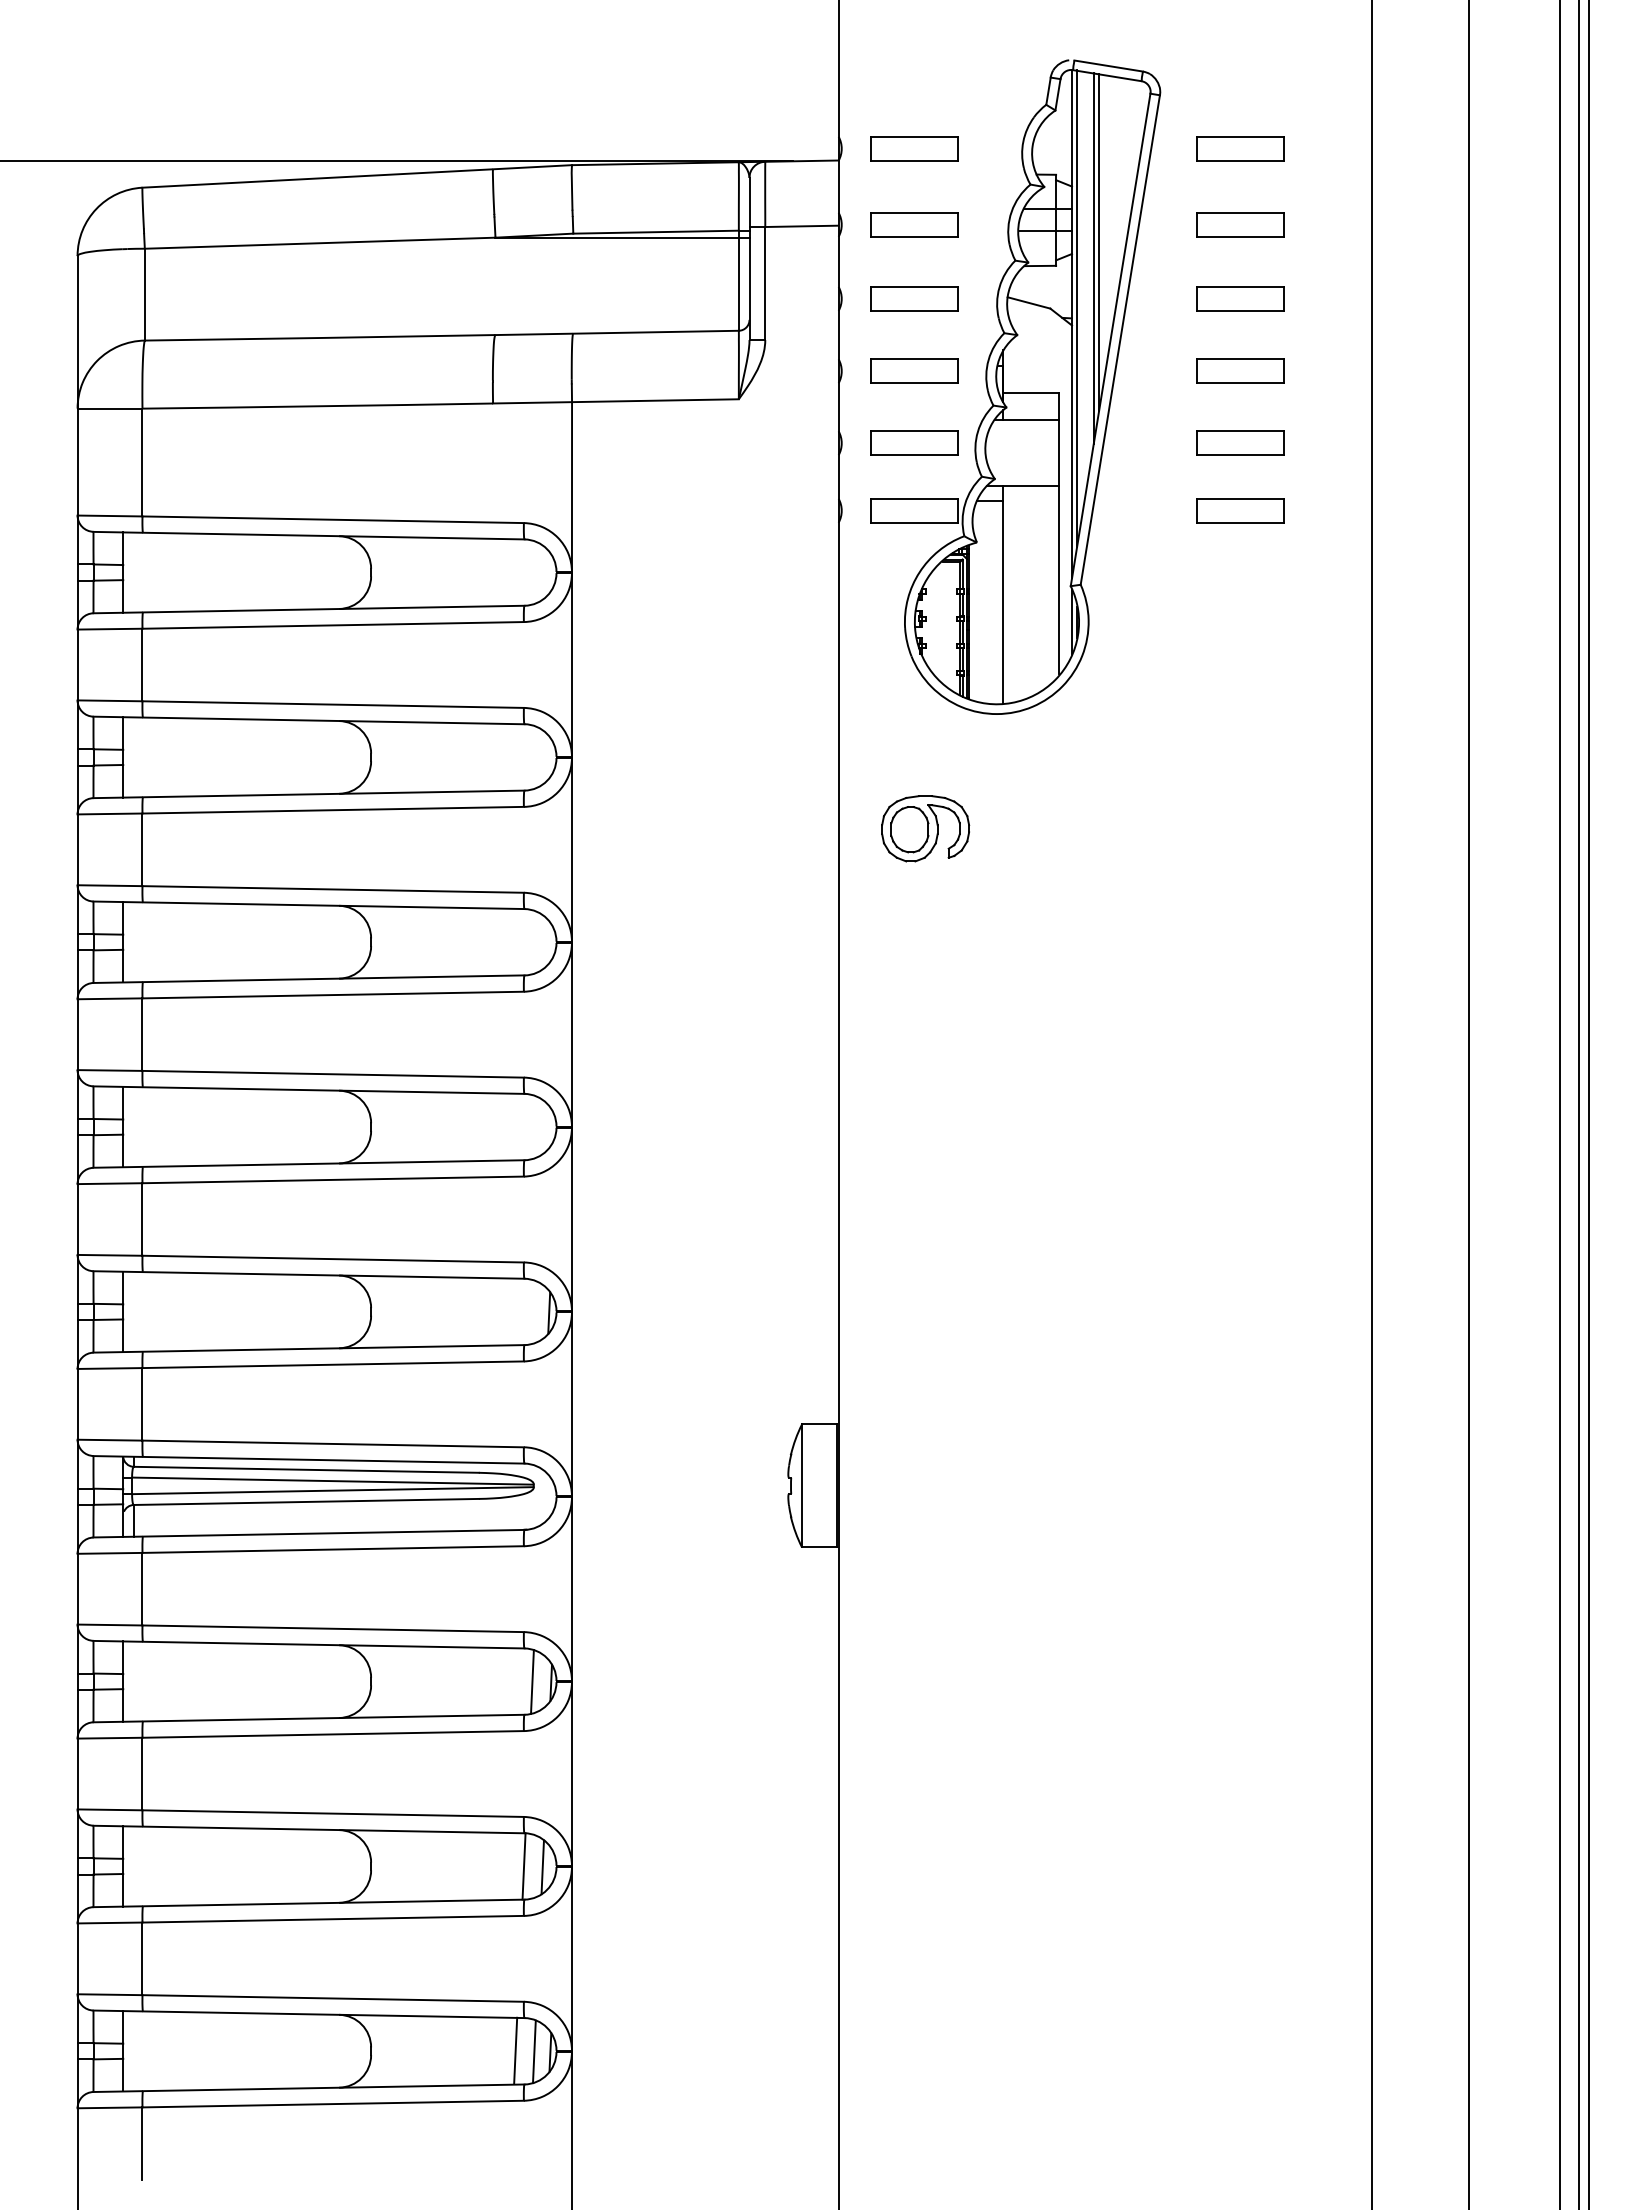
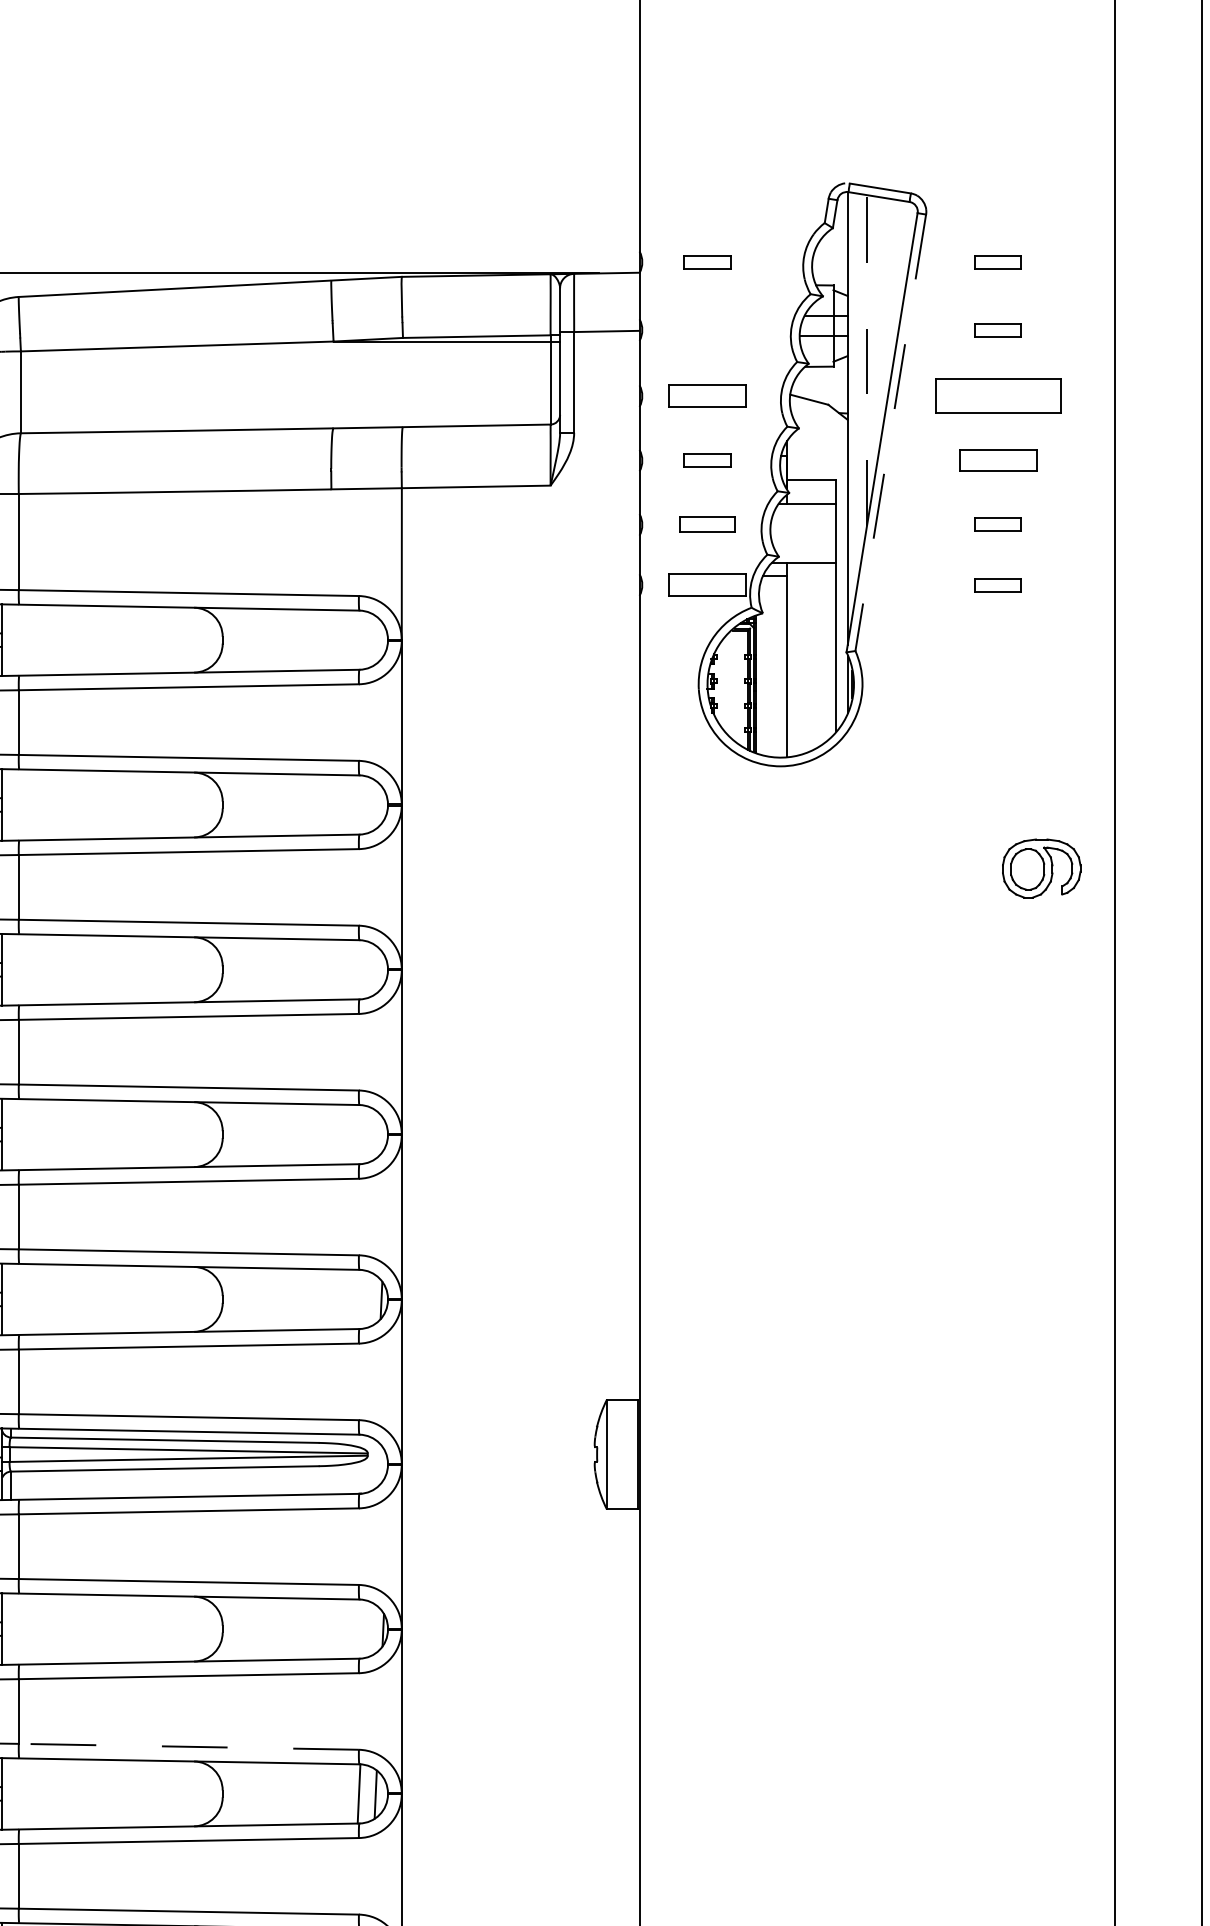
part: (914, 148) -> (707, 262), size x0.6
part: (1240, 148) -> (997, 262), size x0.6
part: (914, 224) -> (707, 329), removed
part: (1240, 224) -> (997, 329), size x0.6
line: (1099, 242) -> (872, 345), removed
line: (1093, 258) -> (866, 360), solid -> dashed
part: (1240, 298) -> (997, 395), size x1.6
line: (1077, 308) -> (852, 404), removed
line: (1120, 340) -> (890, 433), solid -> dashed
part: (914, 370) -> (707, 459), size x0.6
part: (914, 442) -> (707, 524), size x0.7
part: (1240, 442) -> (997, 524), size x0.6
part: (1240, 510) -> (997, 584), size x0.6
part: (925, 828) -> (1041, 868), moved
line: (532, 1681) -> (366, 1629), removed
line: (333, 1813) -> (189, 1746), solid -> dashed

